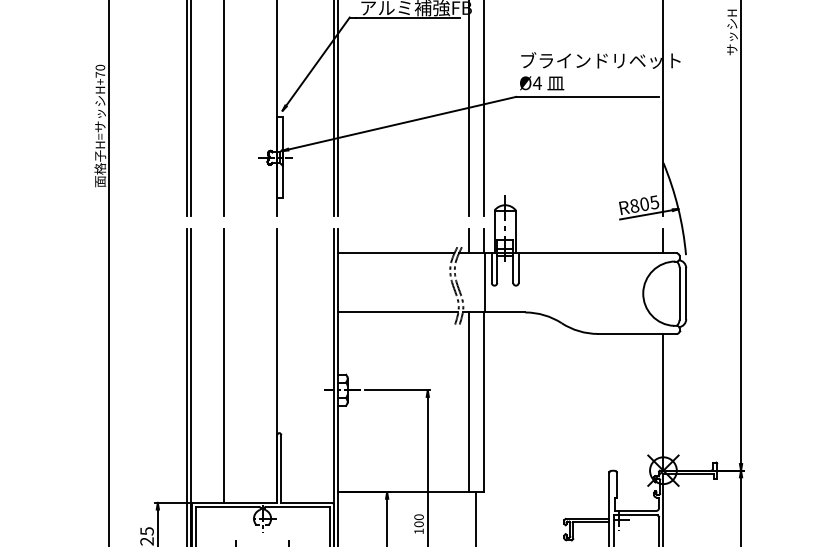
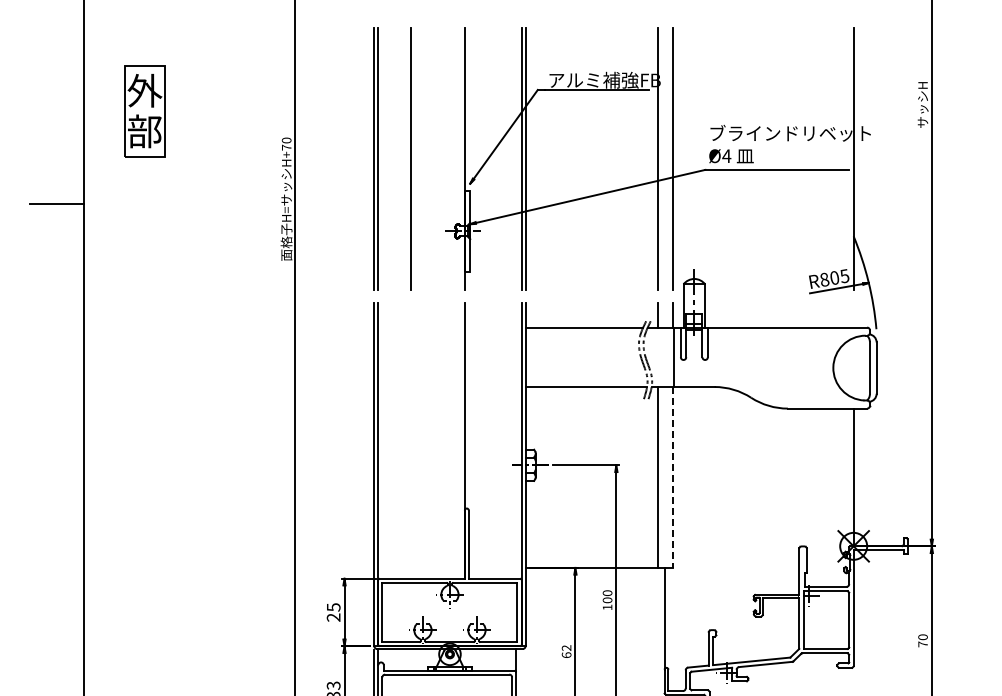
line: (663, 241) -> (853, 315), removed
line: (223, 365) -> (410, 440), removed
line: (483, 402) -> (672, 477), solid -> dashed

